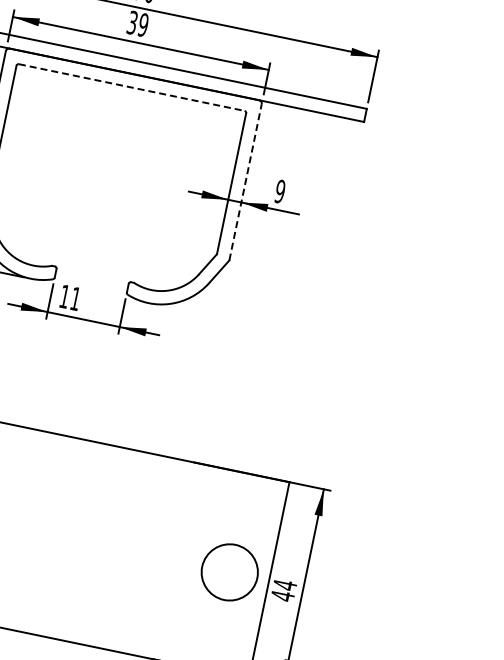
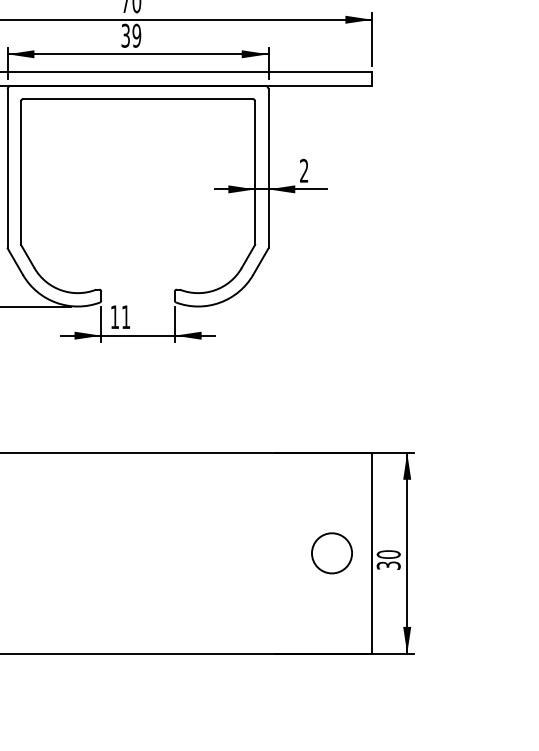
line: (132, 87) -> (138, 99), dashed -> solid
line: (245, 182) -> (268, 168), dashed -> solid
text: (279, 191) -> (303, 170), 9 -> 2
circle: (229, 572) -> (331, 553), size x0.71
text: (283, 590) -> (388, 560), 44 -> 30

